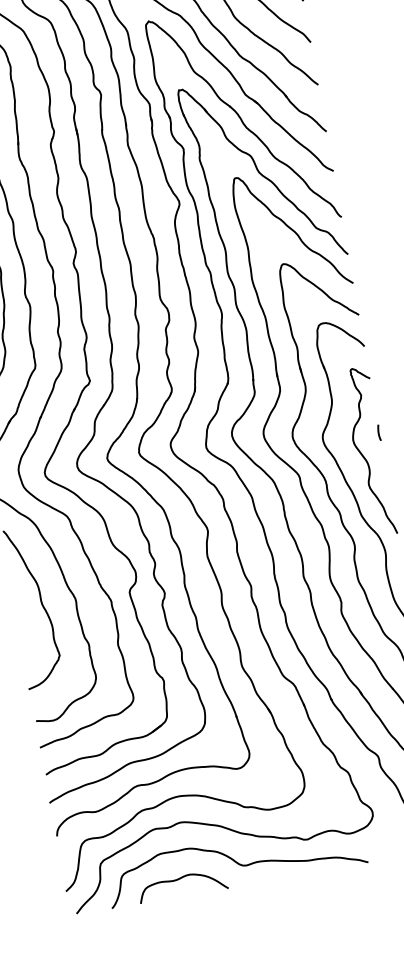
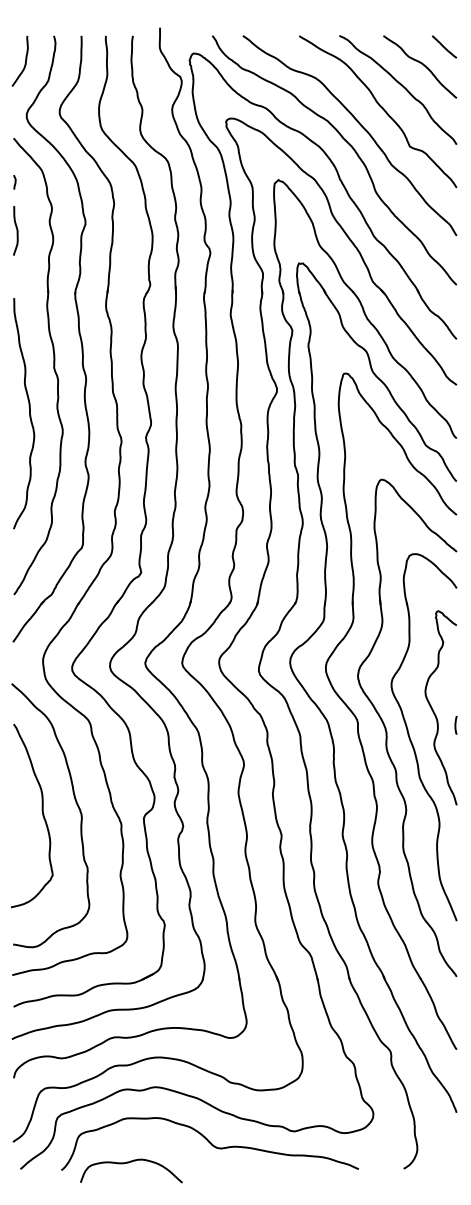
line: (378, 433) -> (455, 725), moved
curve: (179, 880) -> (128, 1163), moved

